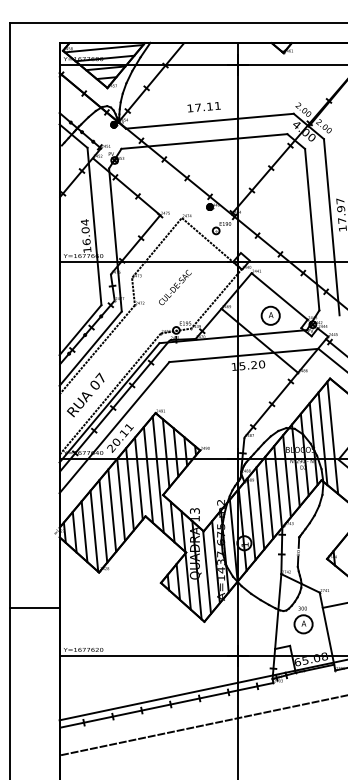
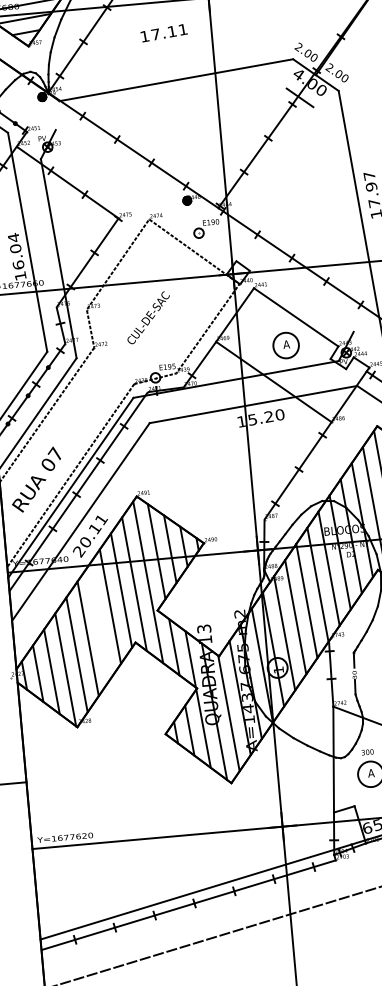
text: (203, 107) -> (163, 33), moved
line: (204, 141) -> (171, 109), removed
line: (312, 229) -> (333, 219), removed
line: (121, 499) -> (99, 621), removed

